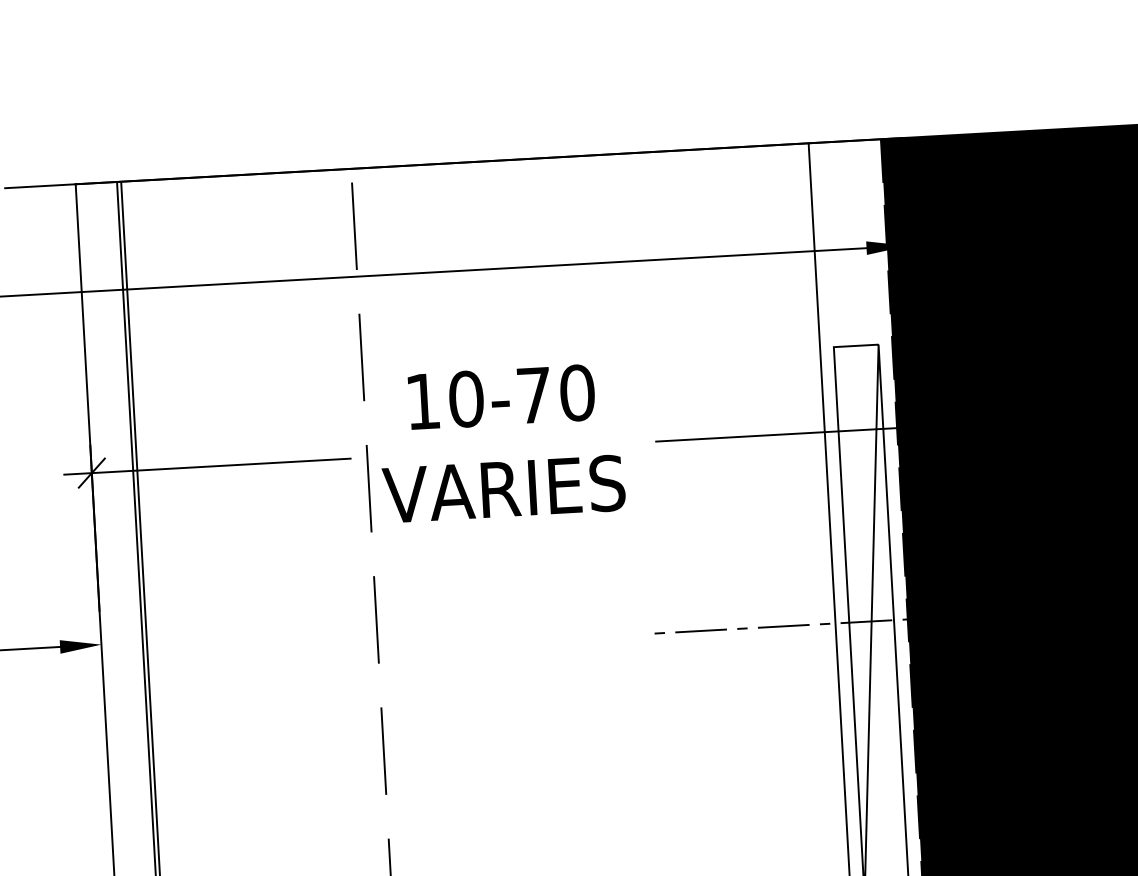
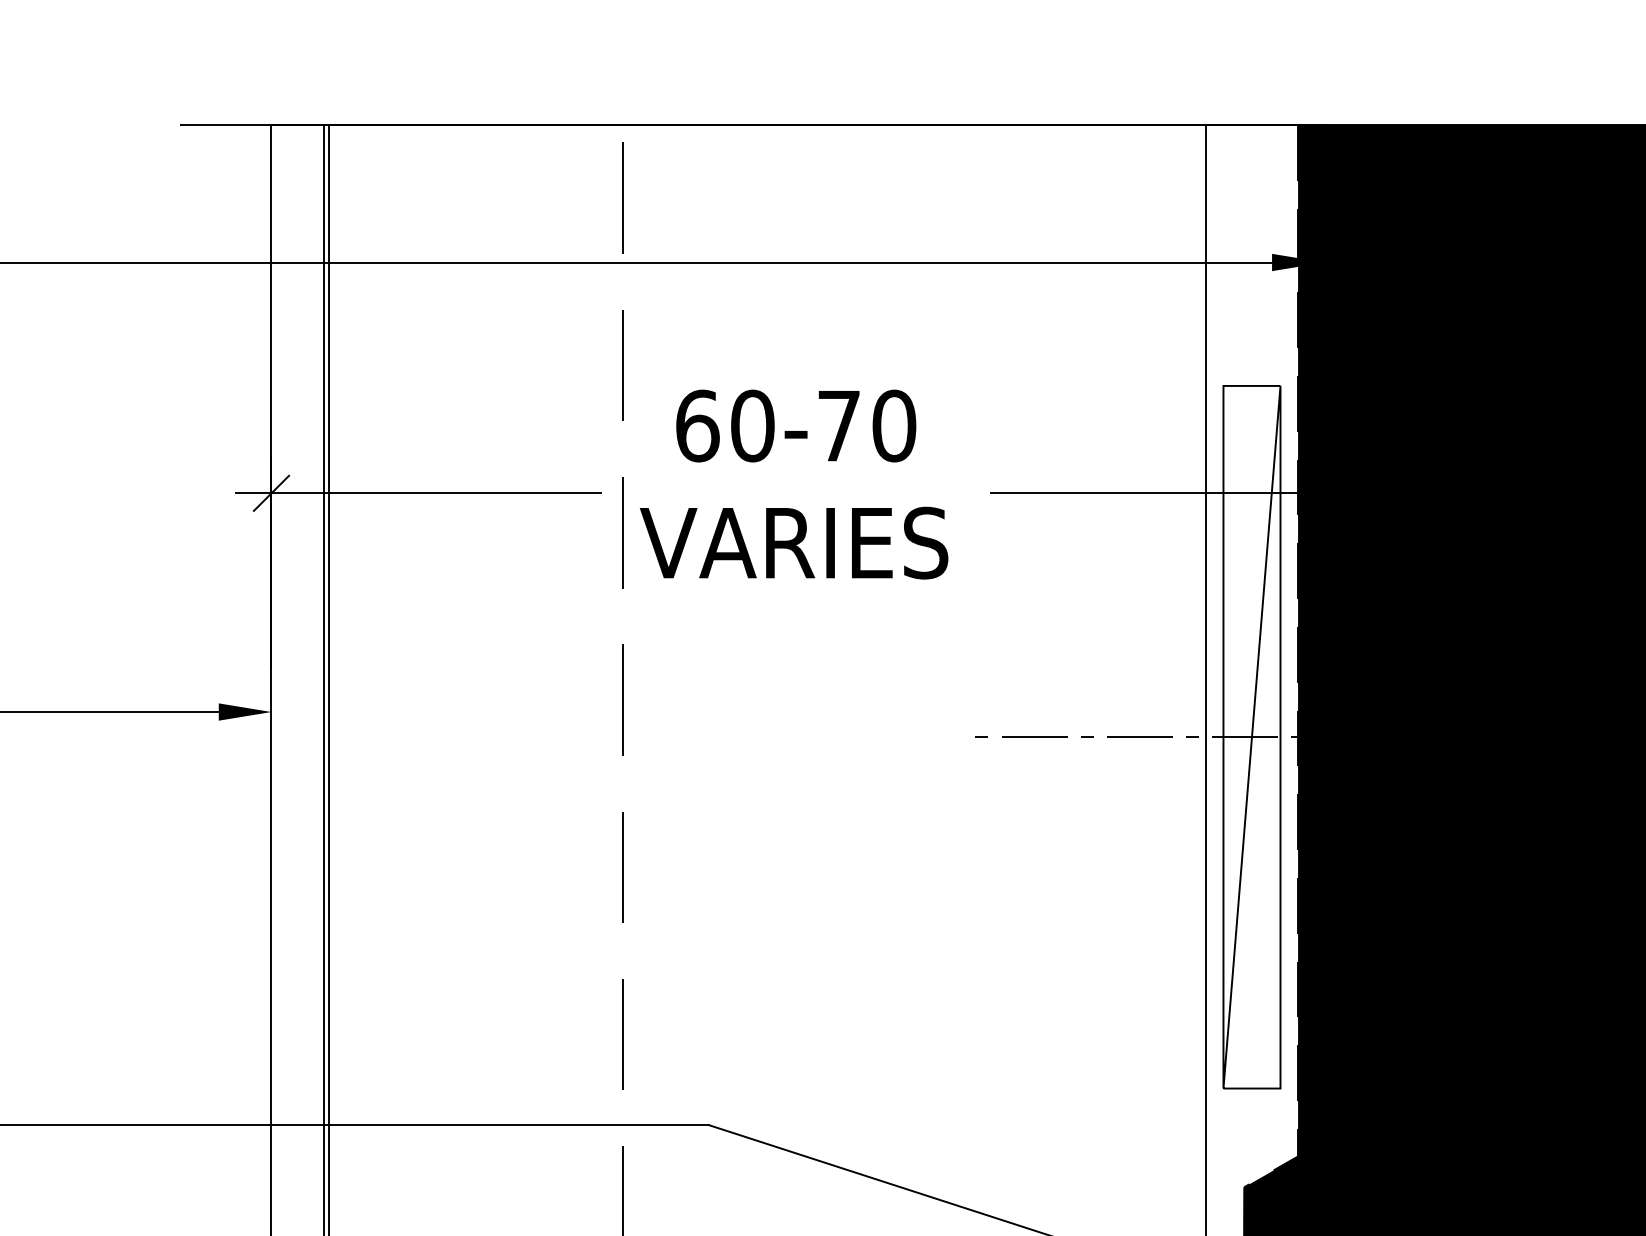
text: (423, 401) -> (697, 425), 10-70 -> 60-70

